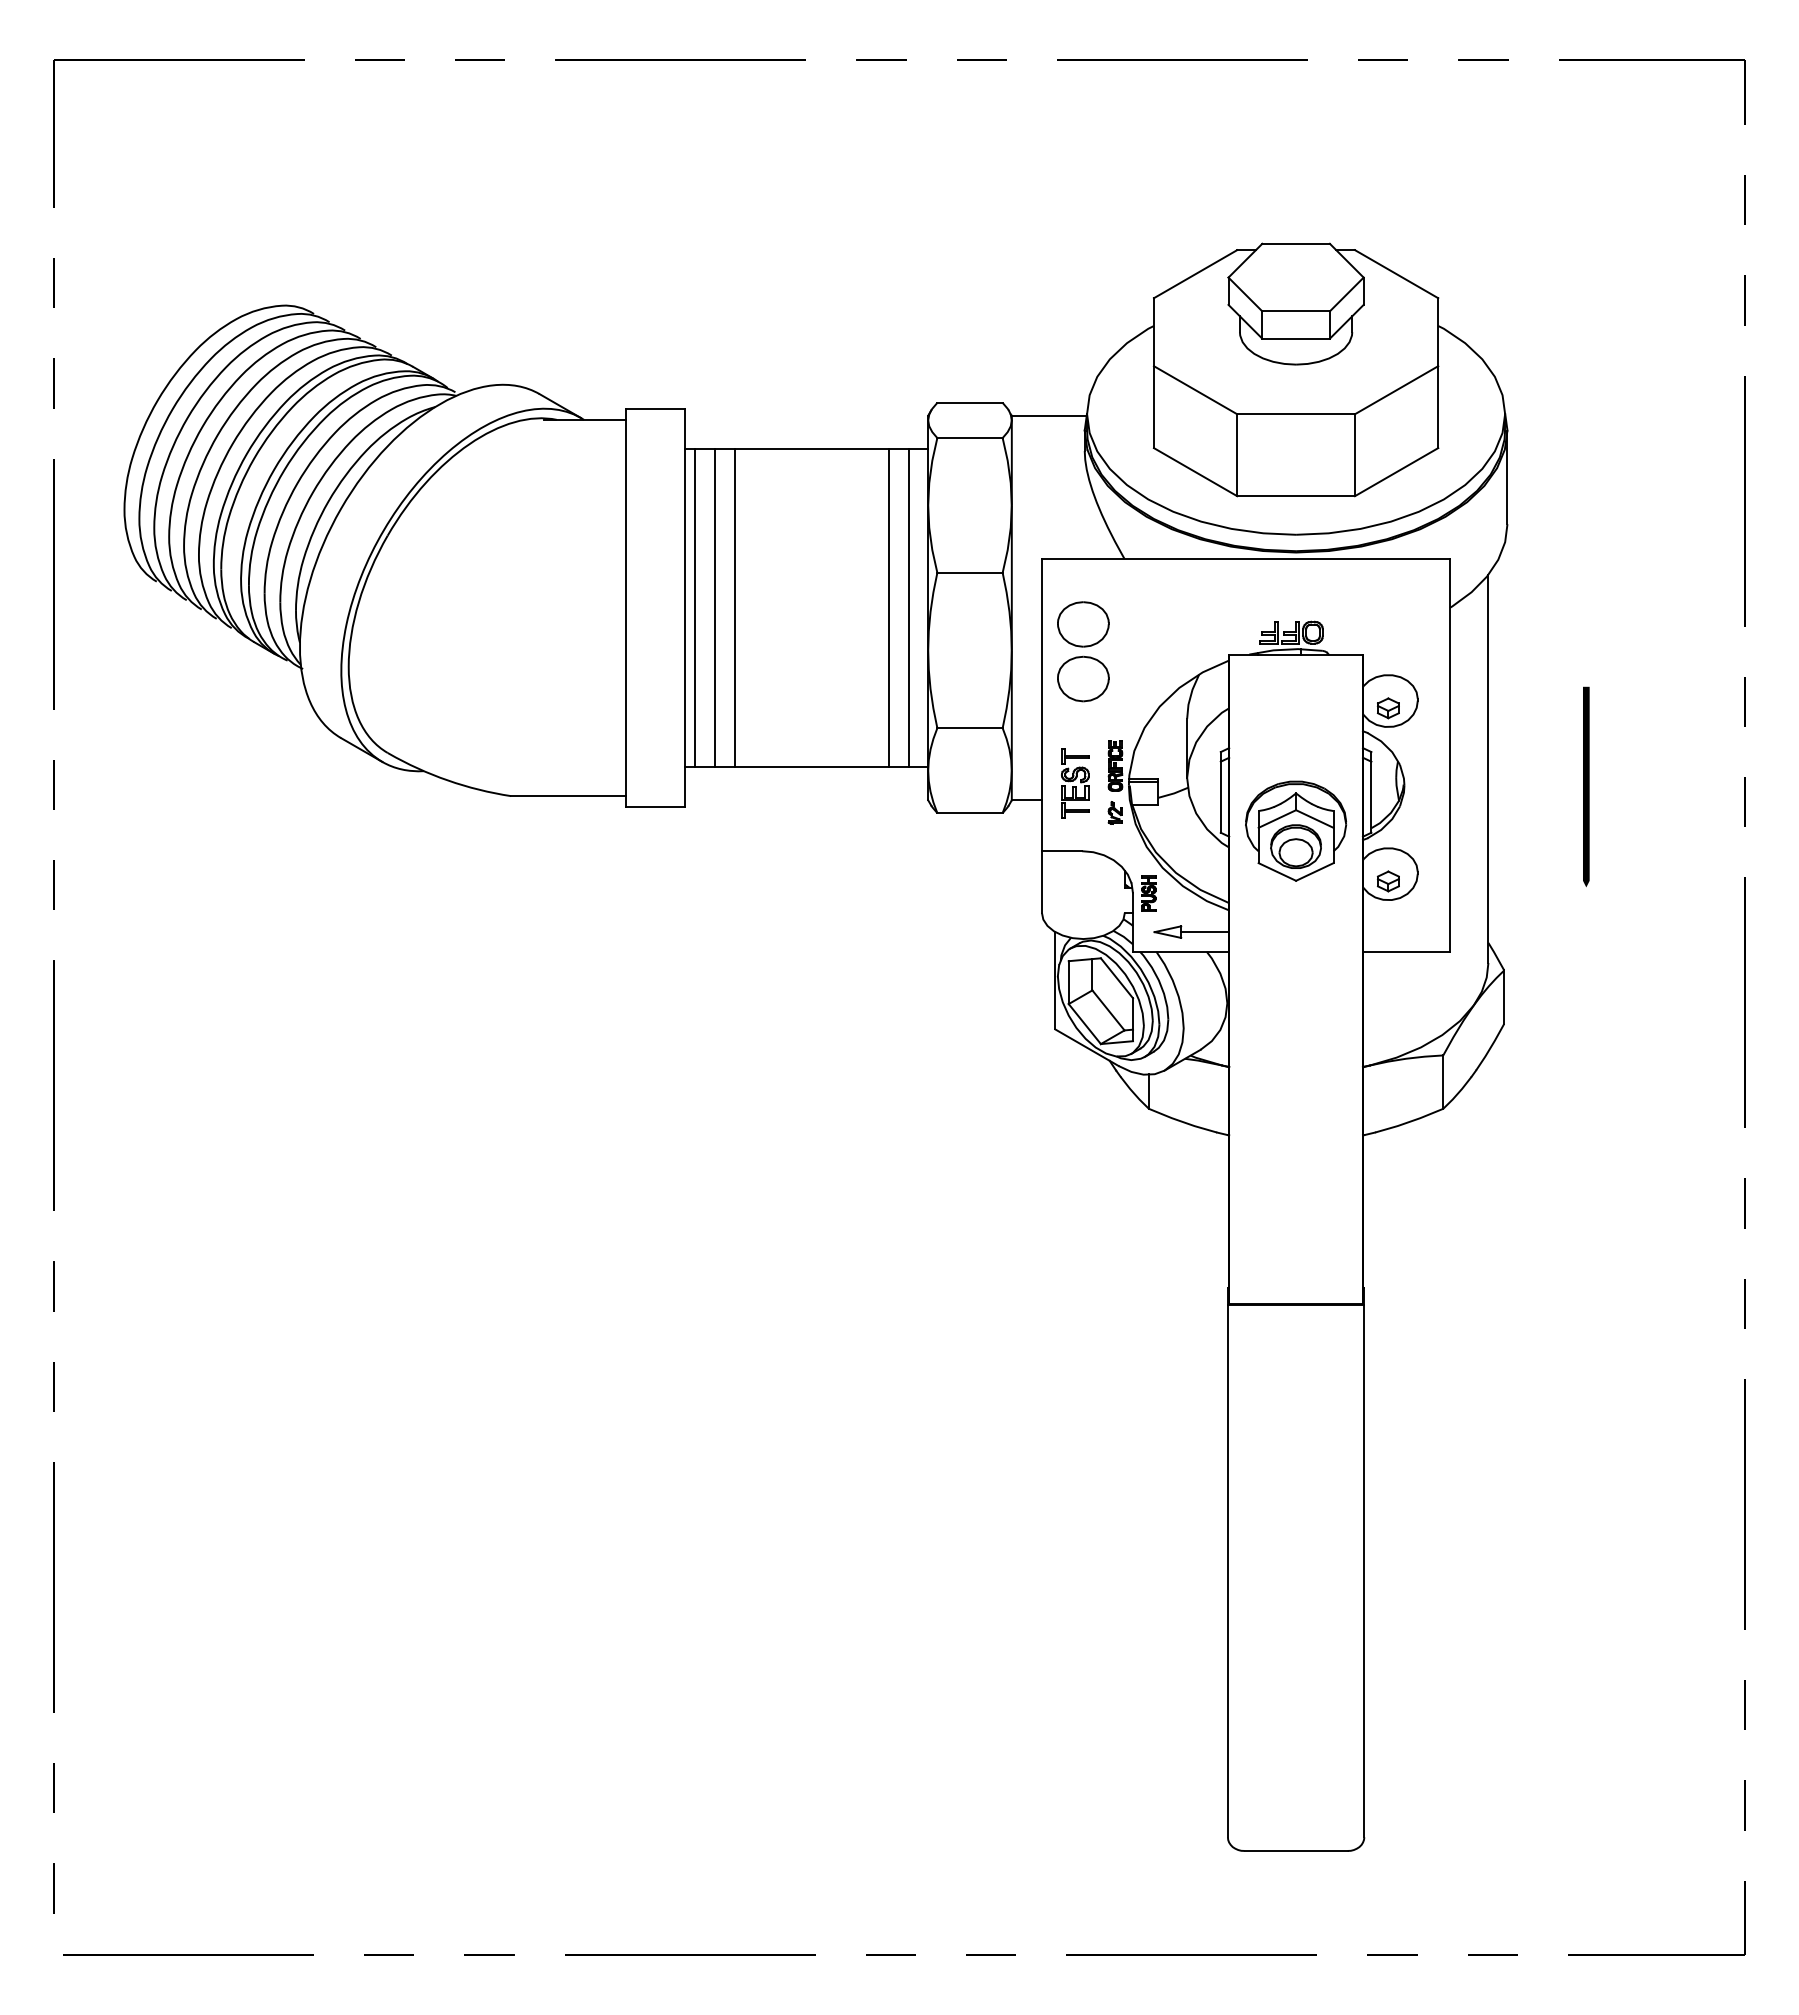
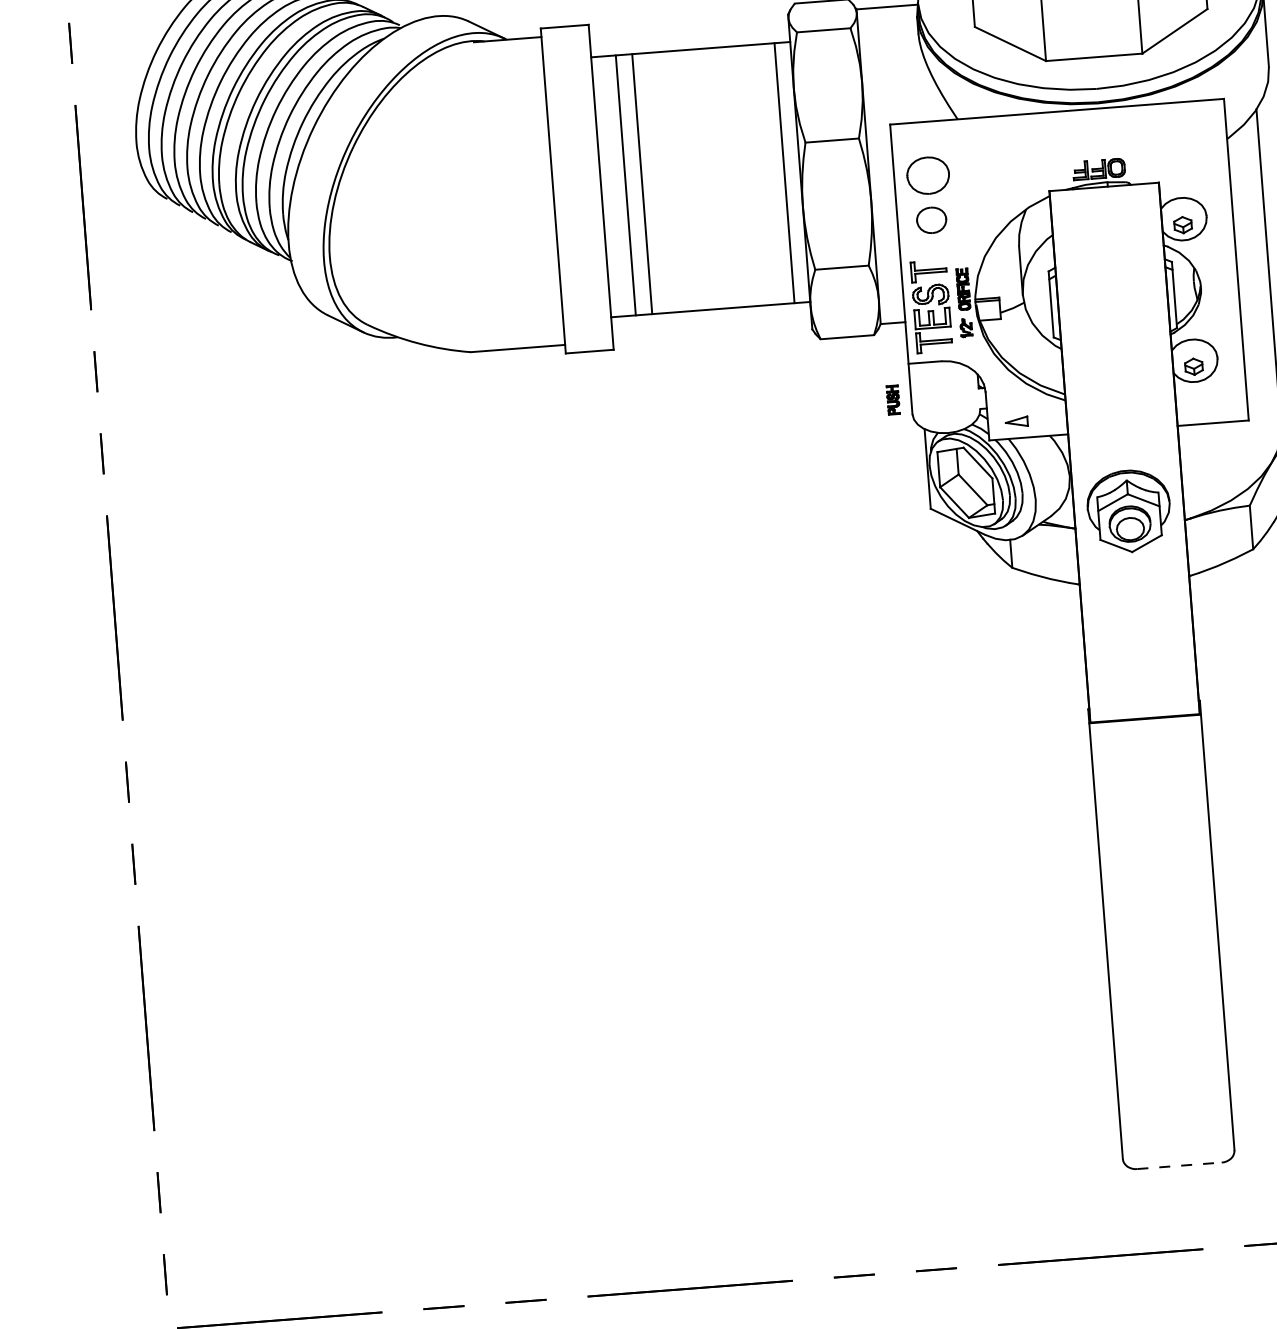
line: (694, 607) -> (608, 186), removed
line: (888, 607) -> (767, 174), removed
part: (1083, 678) -> (931, 219), size x0.7
part: (1075, 783) -> (931, 306), size x1.6
part: (1296, 830) -> (1129, 510), moved
part: (1148, 893) -> (892, 399), moved
line: (1205, 932) -> (1047, 420), removed
line: (1296, 1850) -> (1179, 1165), solid -> dashed

